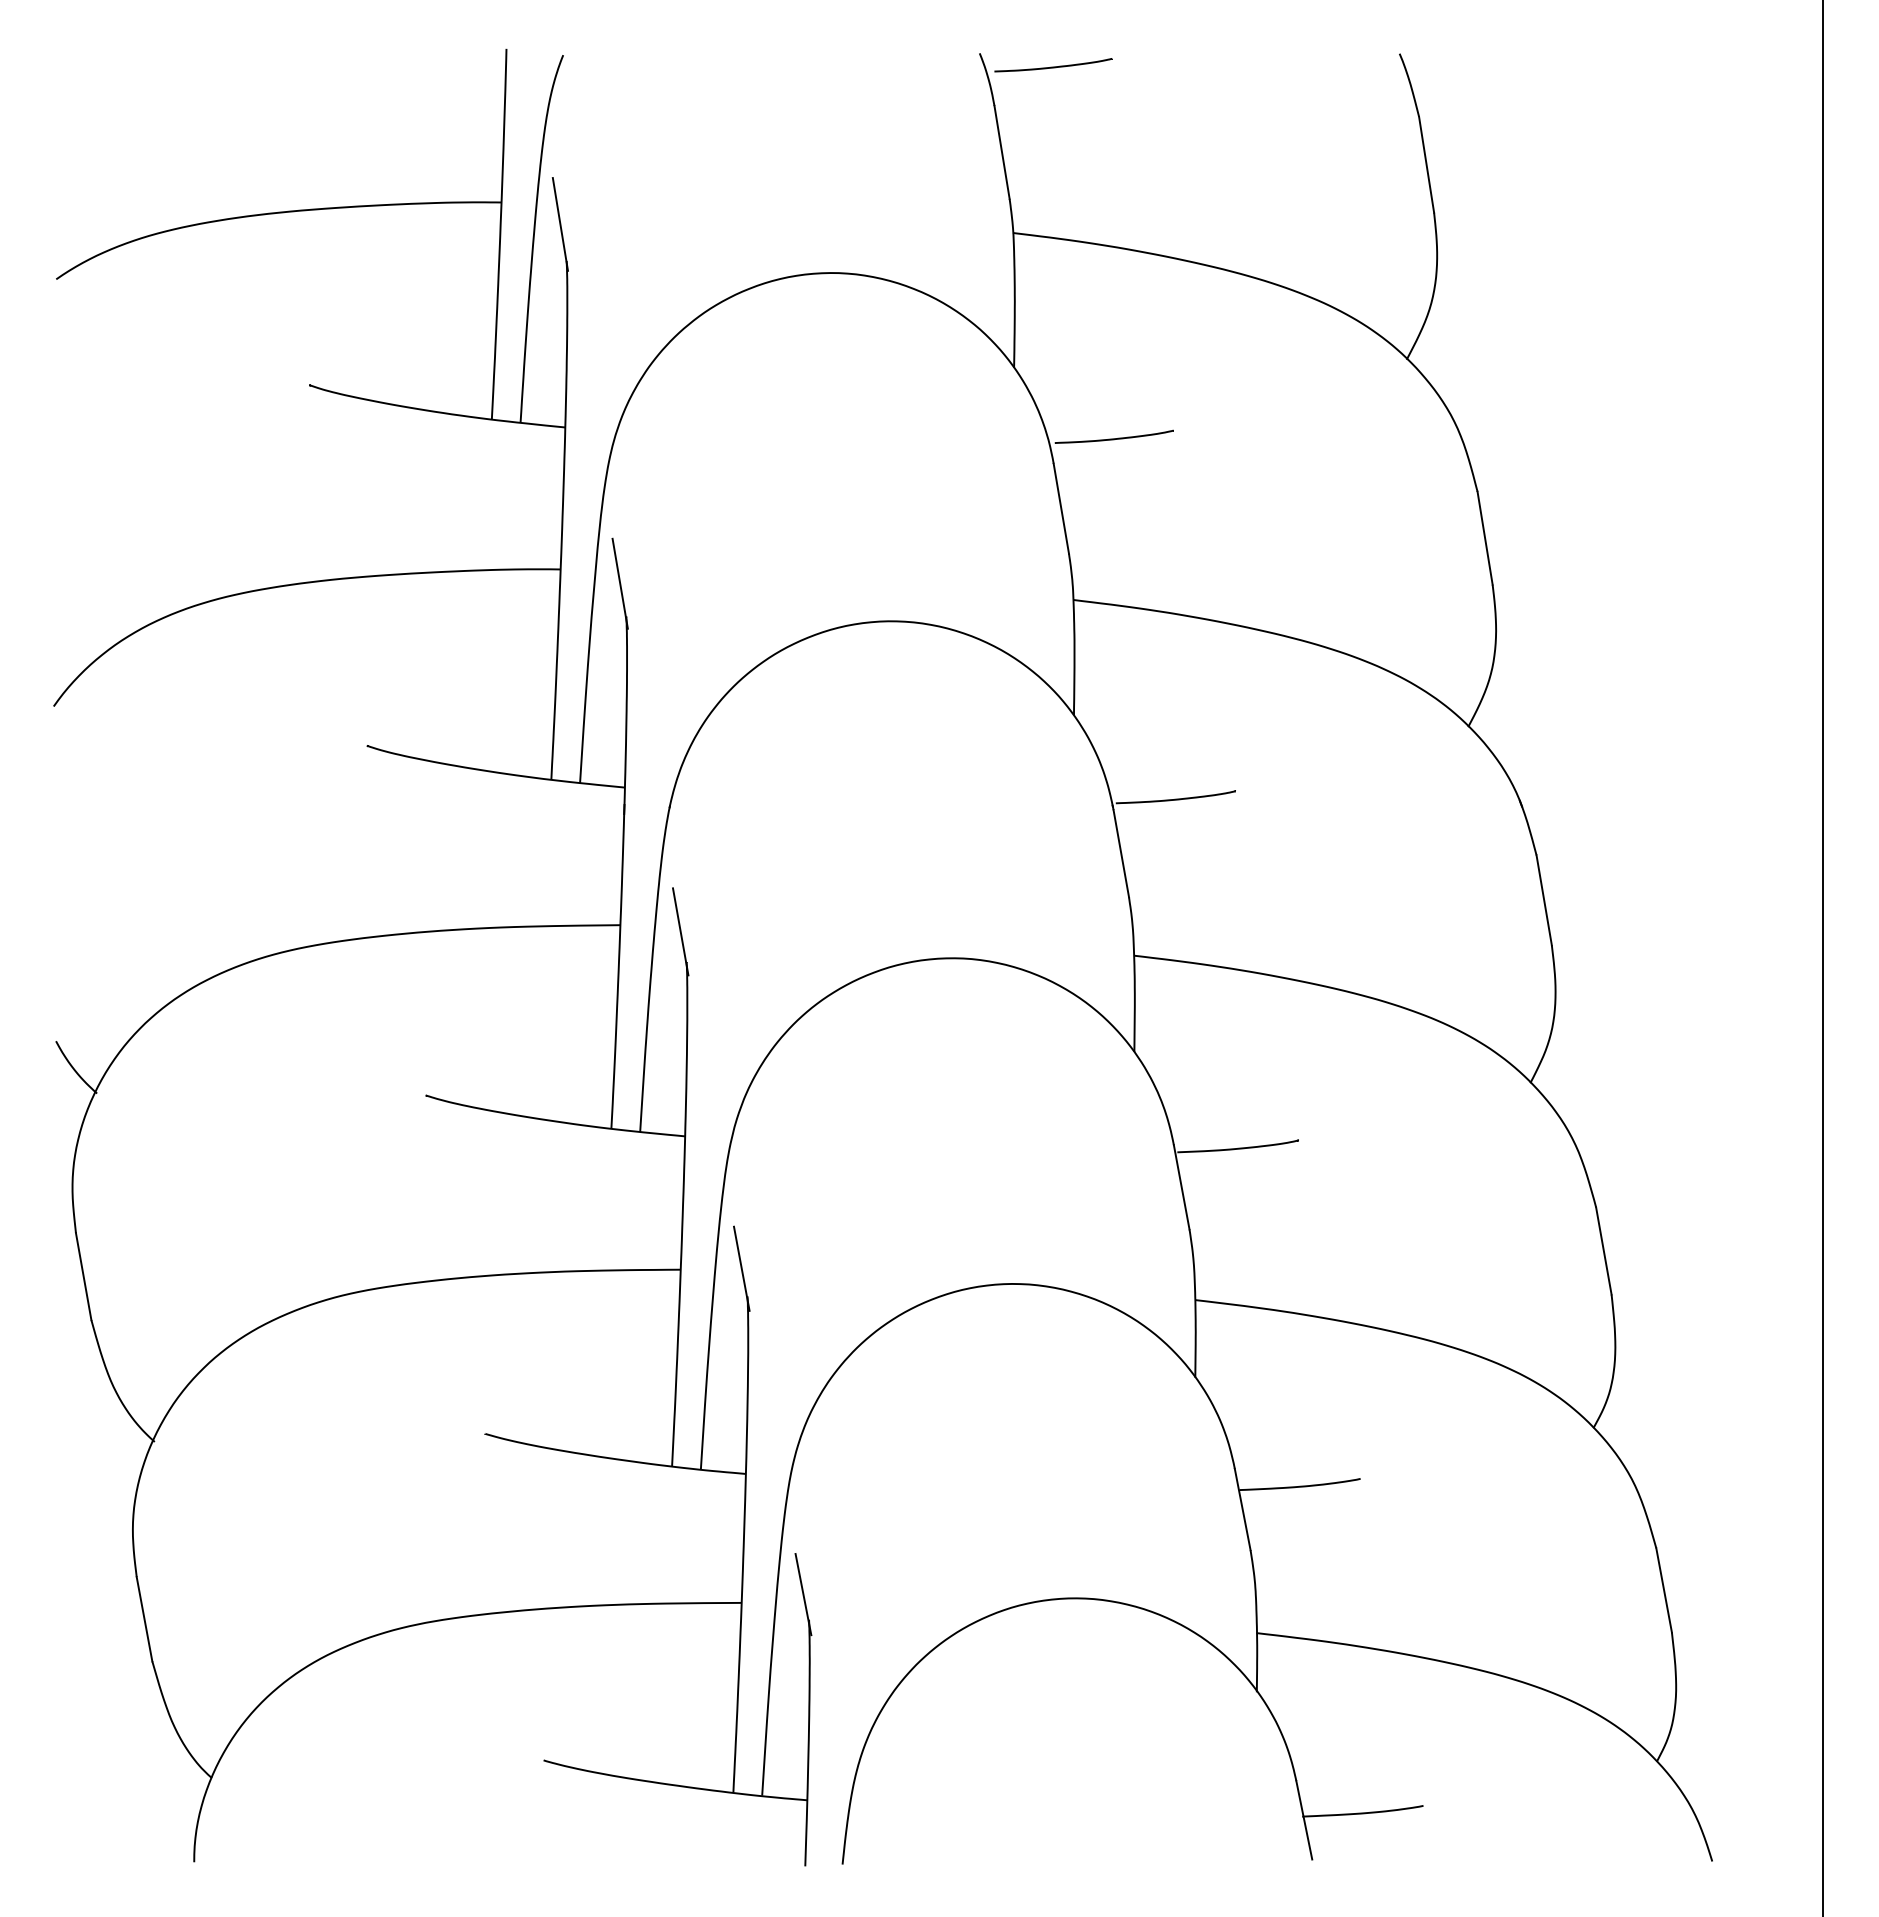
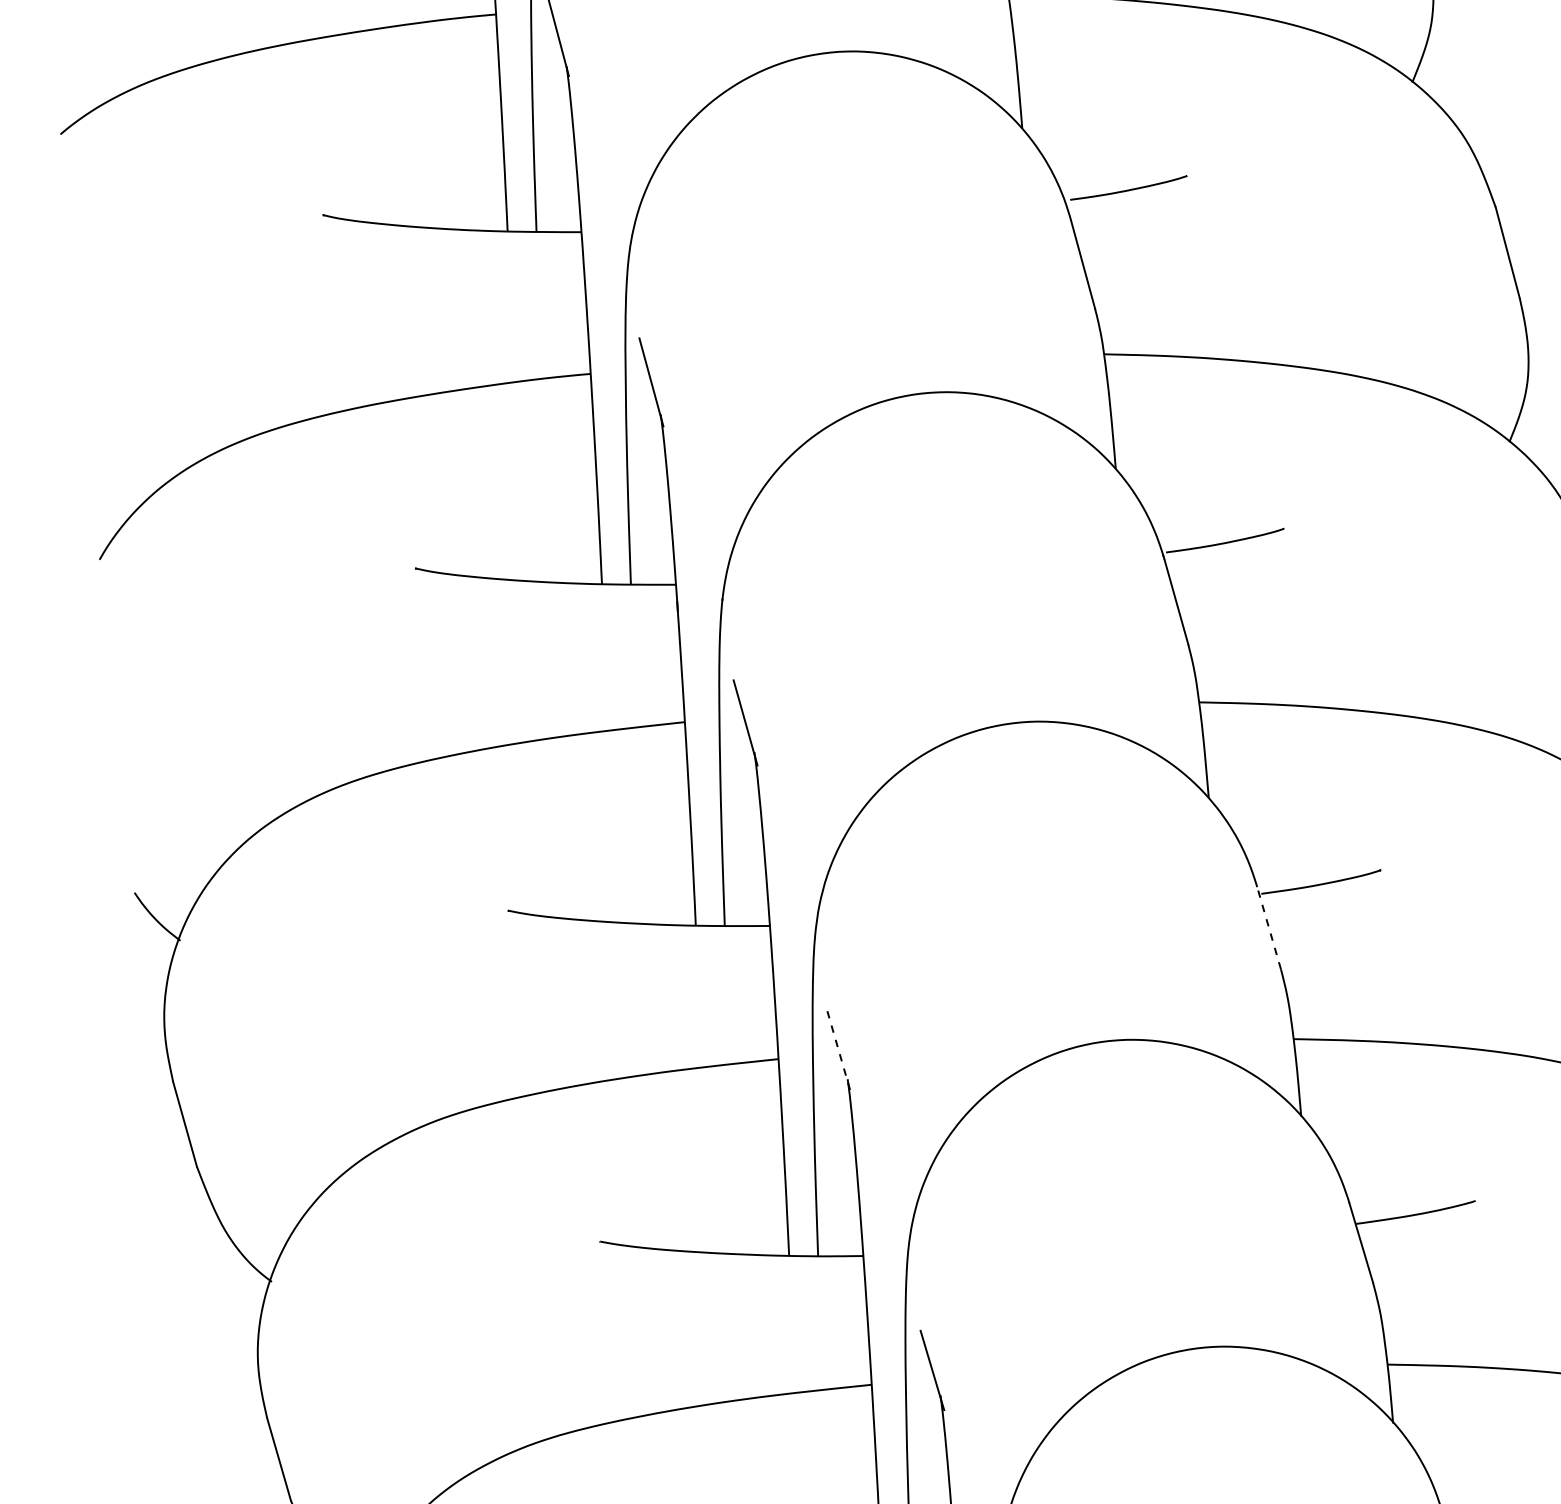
line: (1181, 1187) -> (1268, 928), solid -> dashed
line: (741, 1268) -> (838, 1052), solid -> dashed

